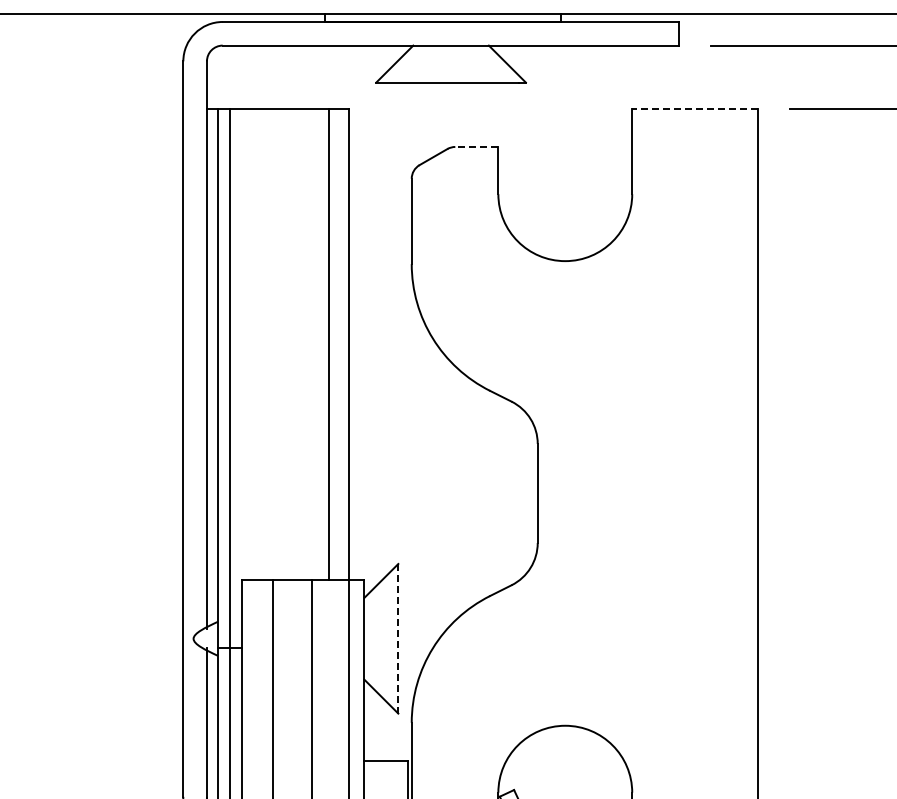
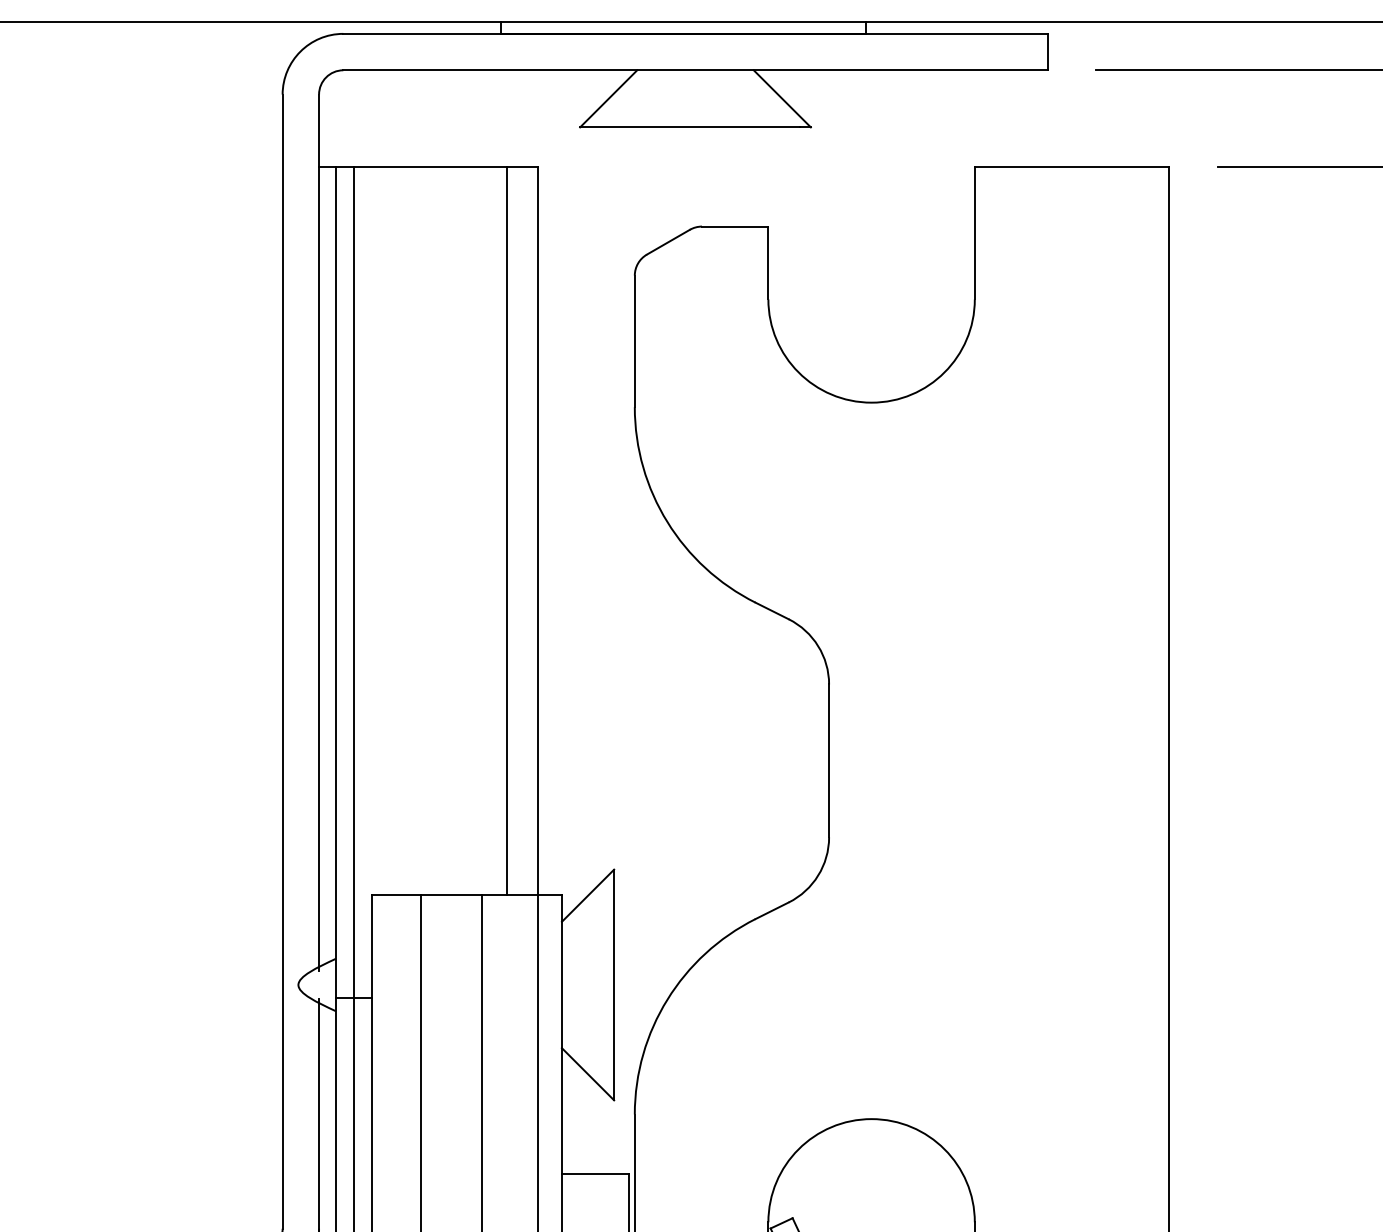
line: (695, 108) -> (1072, 167), dashed -> solid
line: (476, 146) -> (734, 225), dashed -> solid
line: (398, 638) -> (614, 984), dashed -> solid

